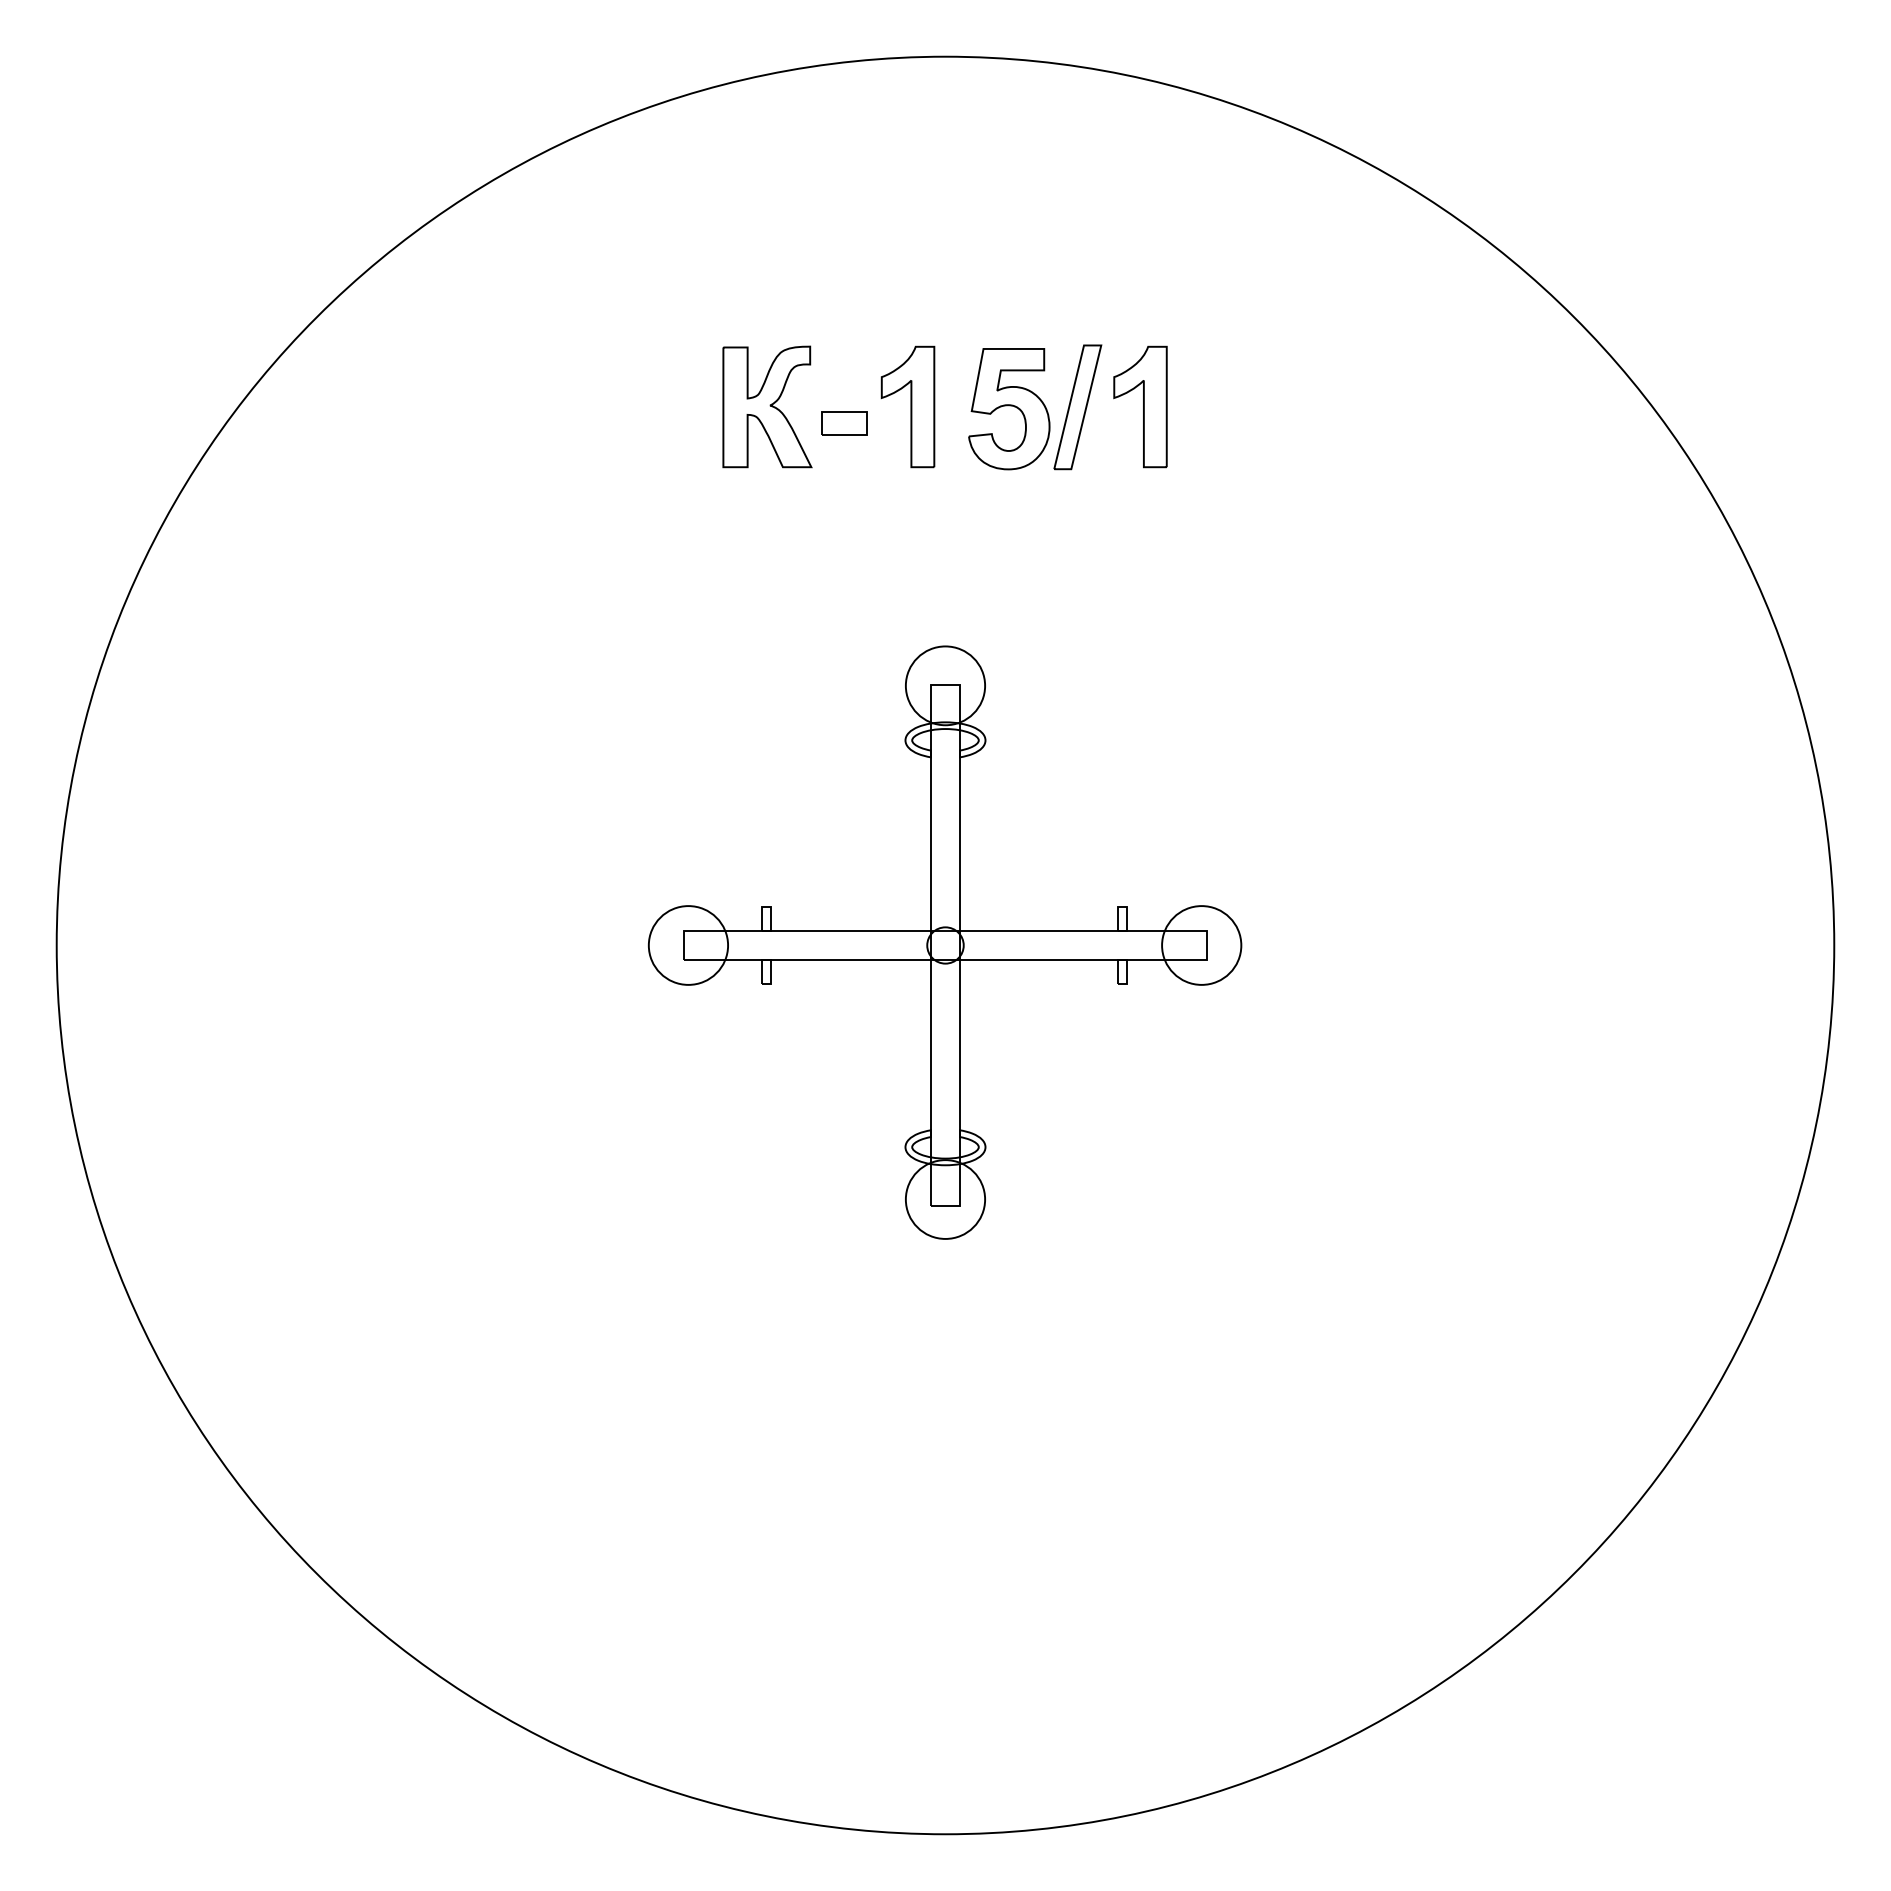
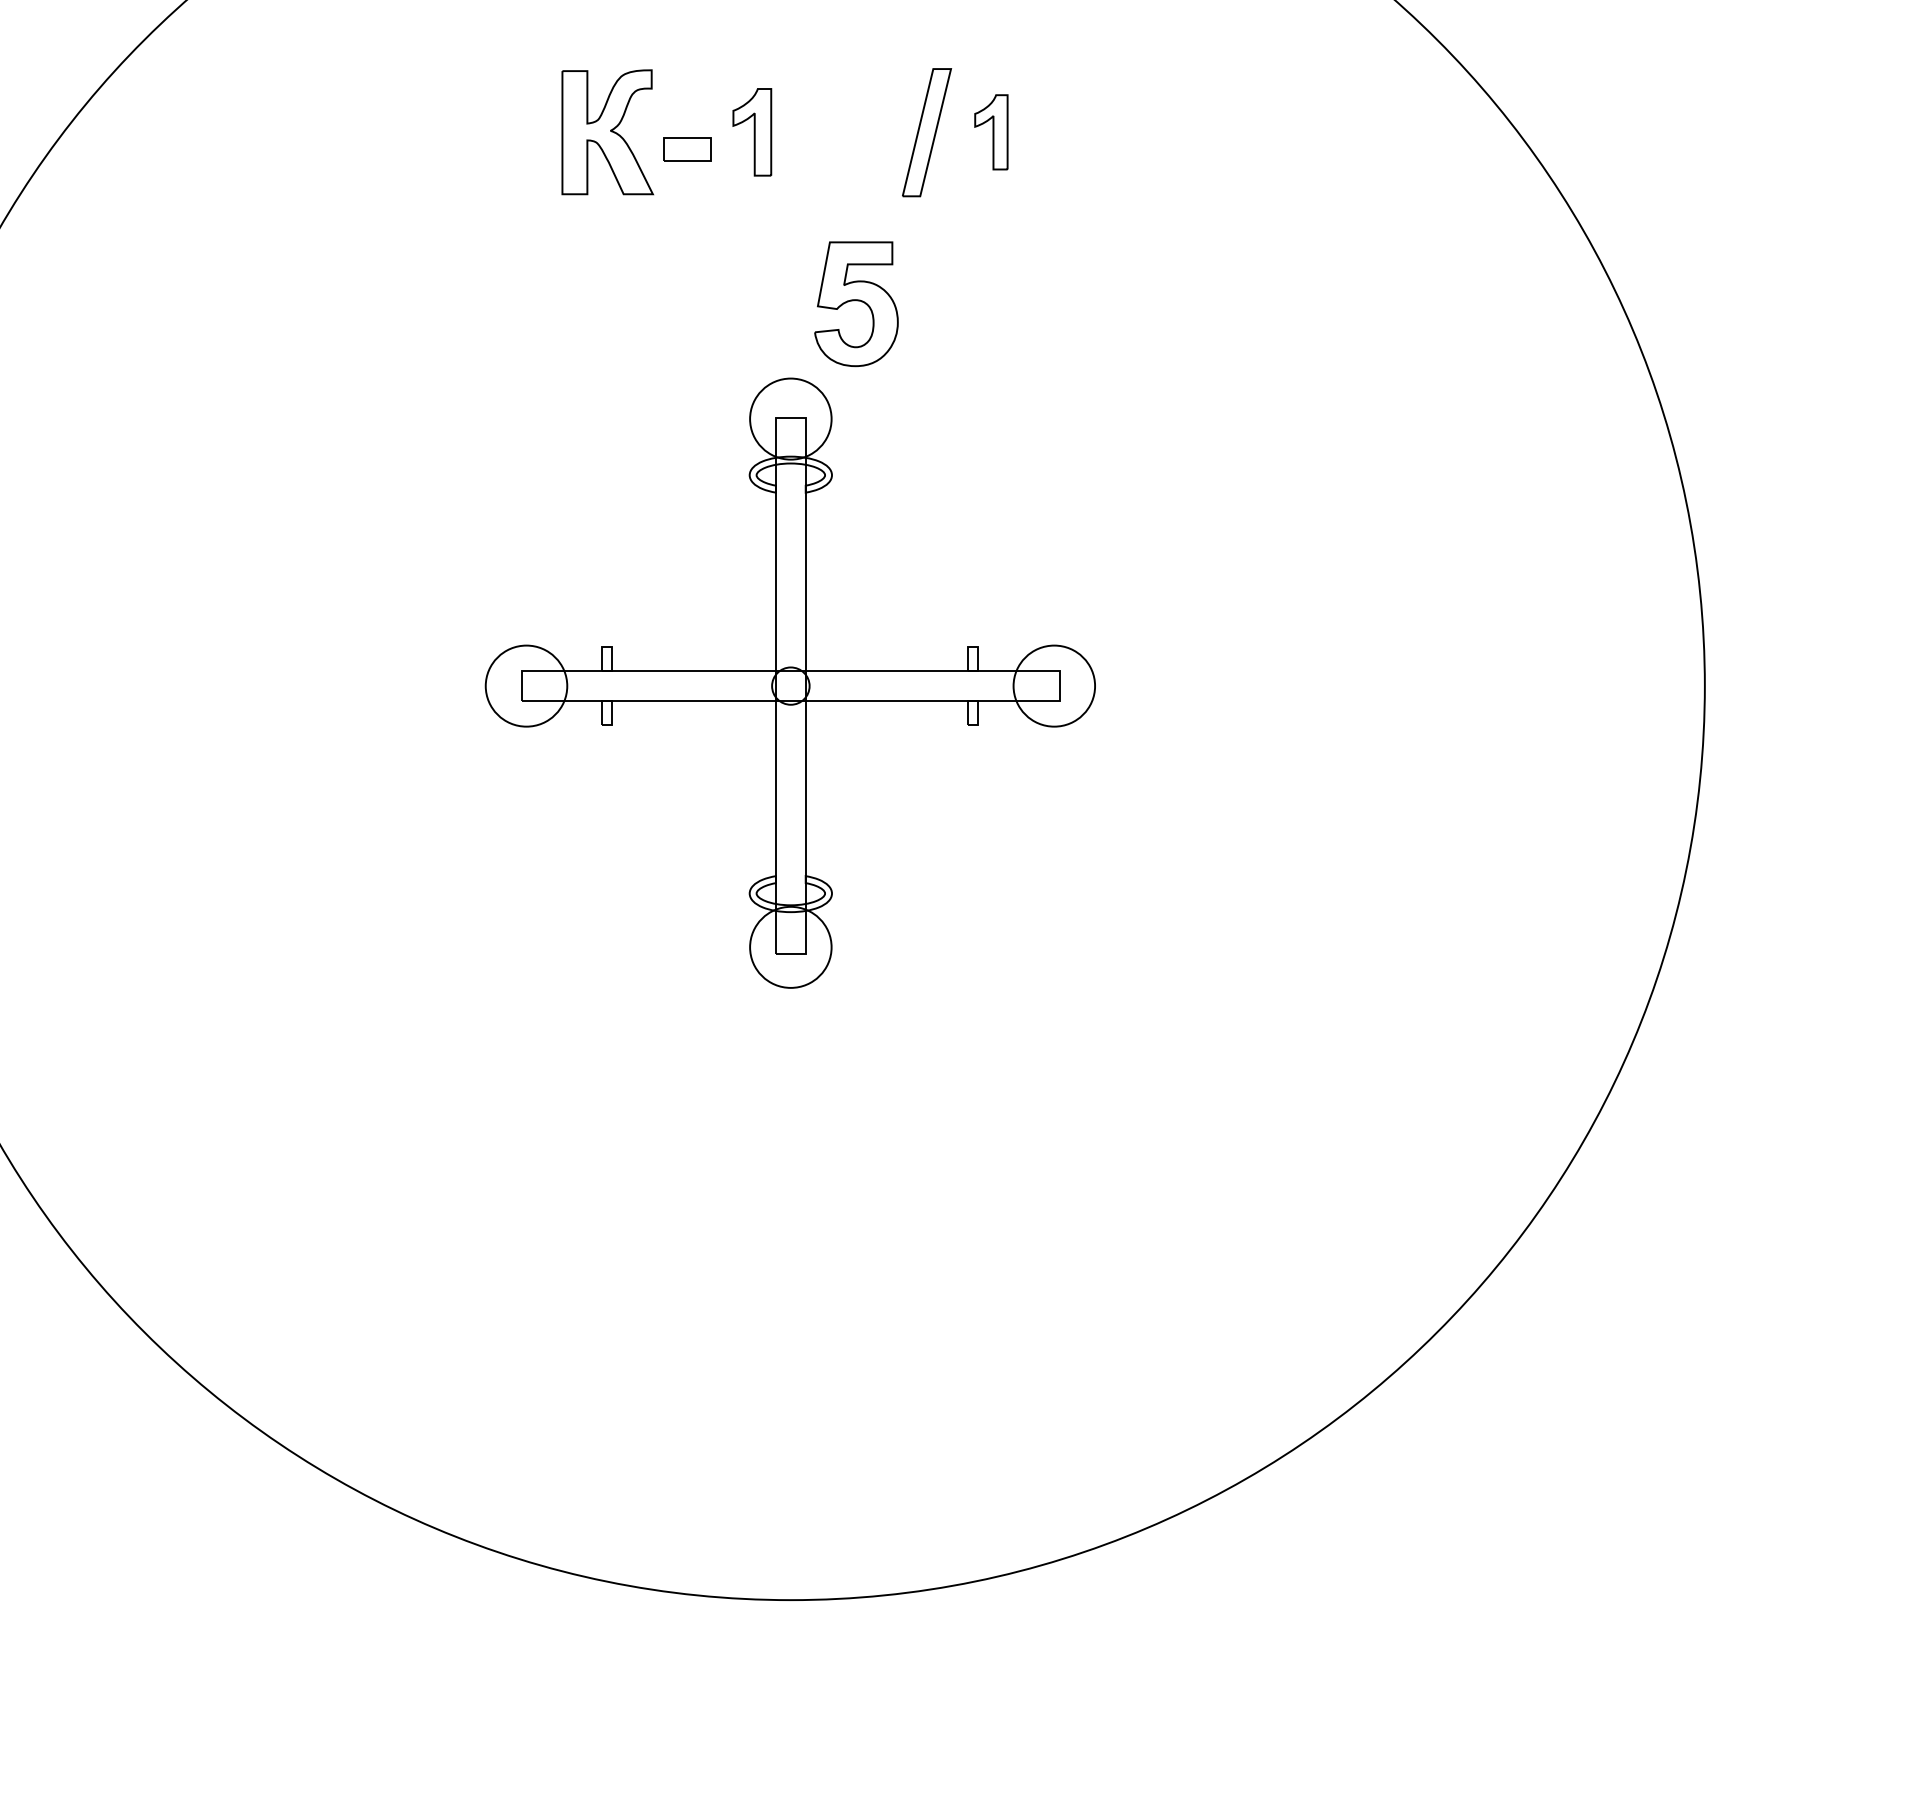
part: (907, 406) -> (751, 131), size x0.7
part: (1140, 406) -> (991, 131), size x0.6
part: (1009, 409) -> (856, 304), moved

